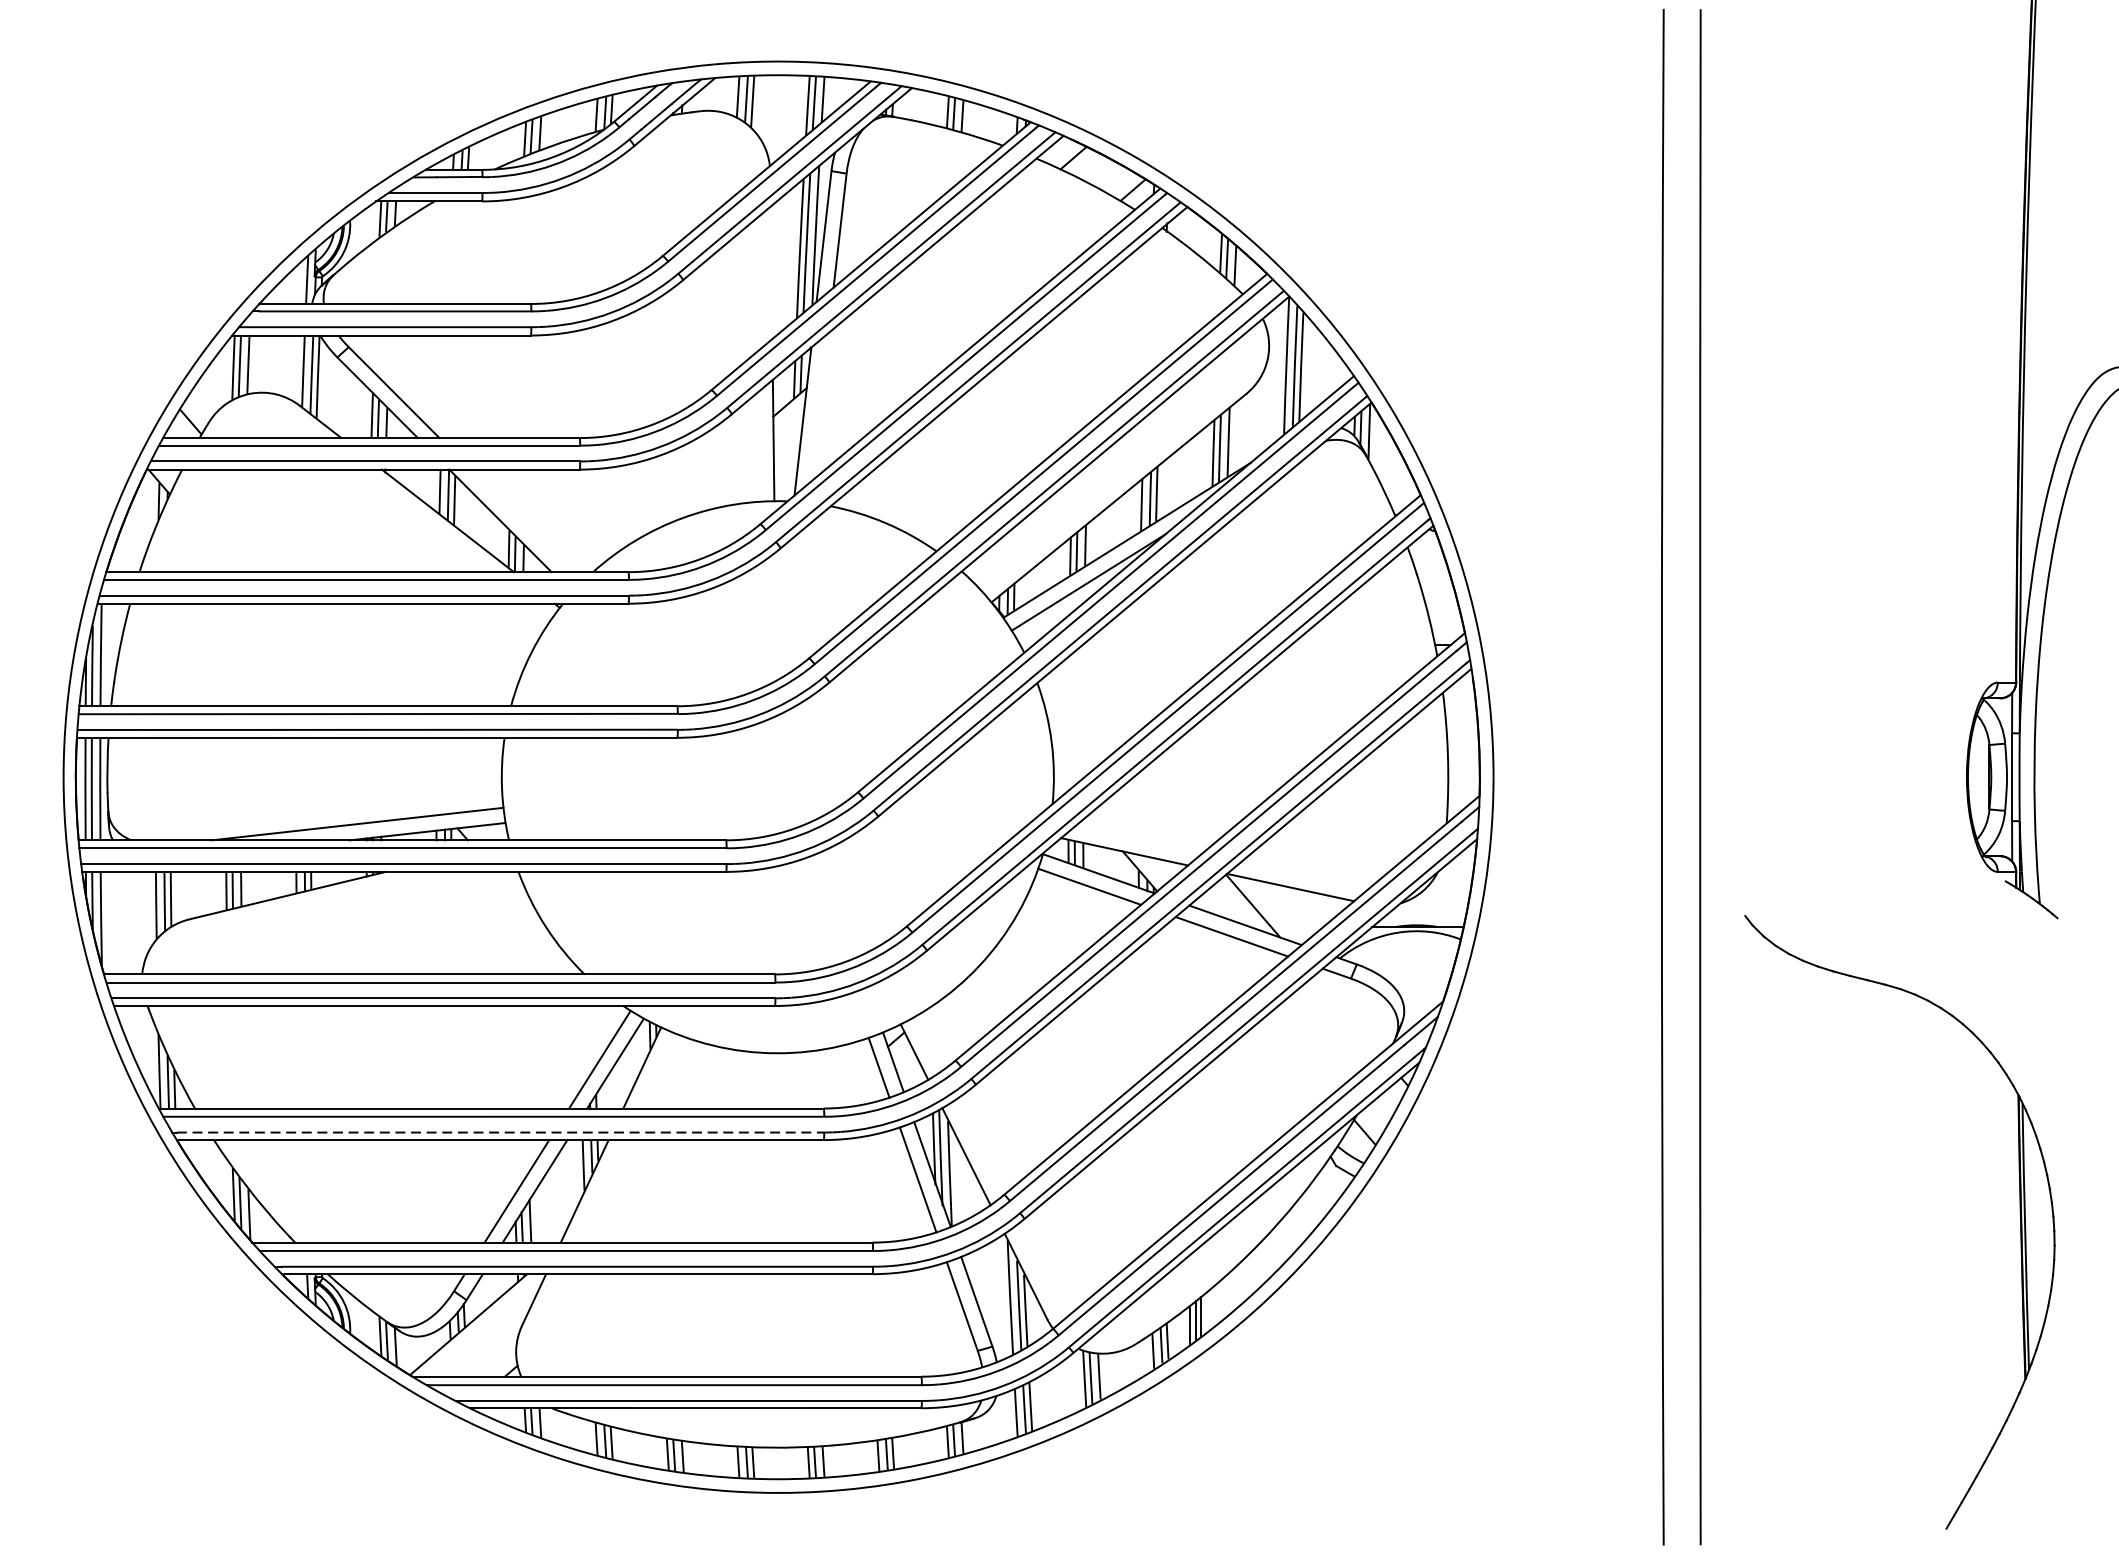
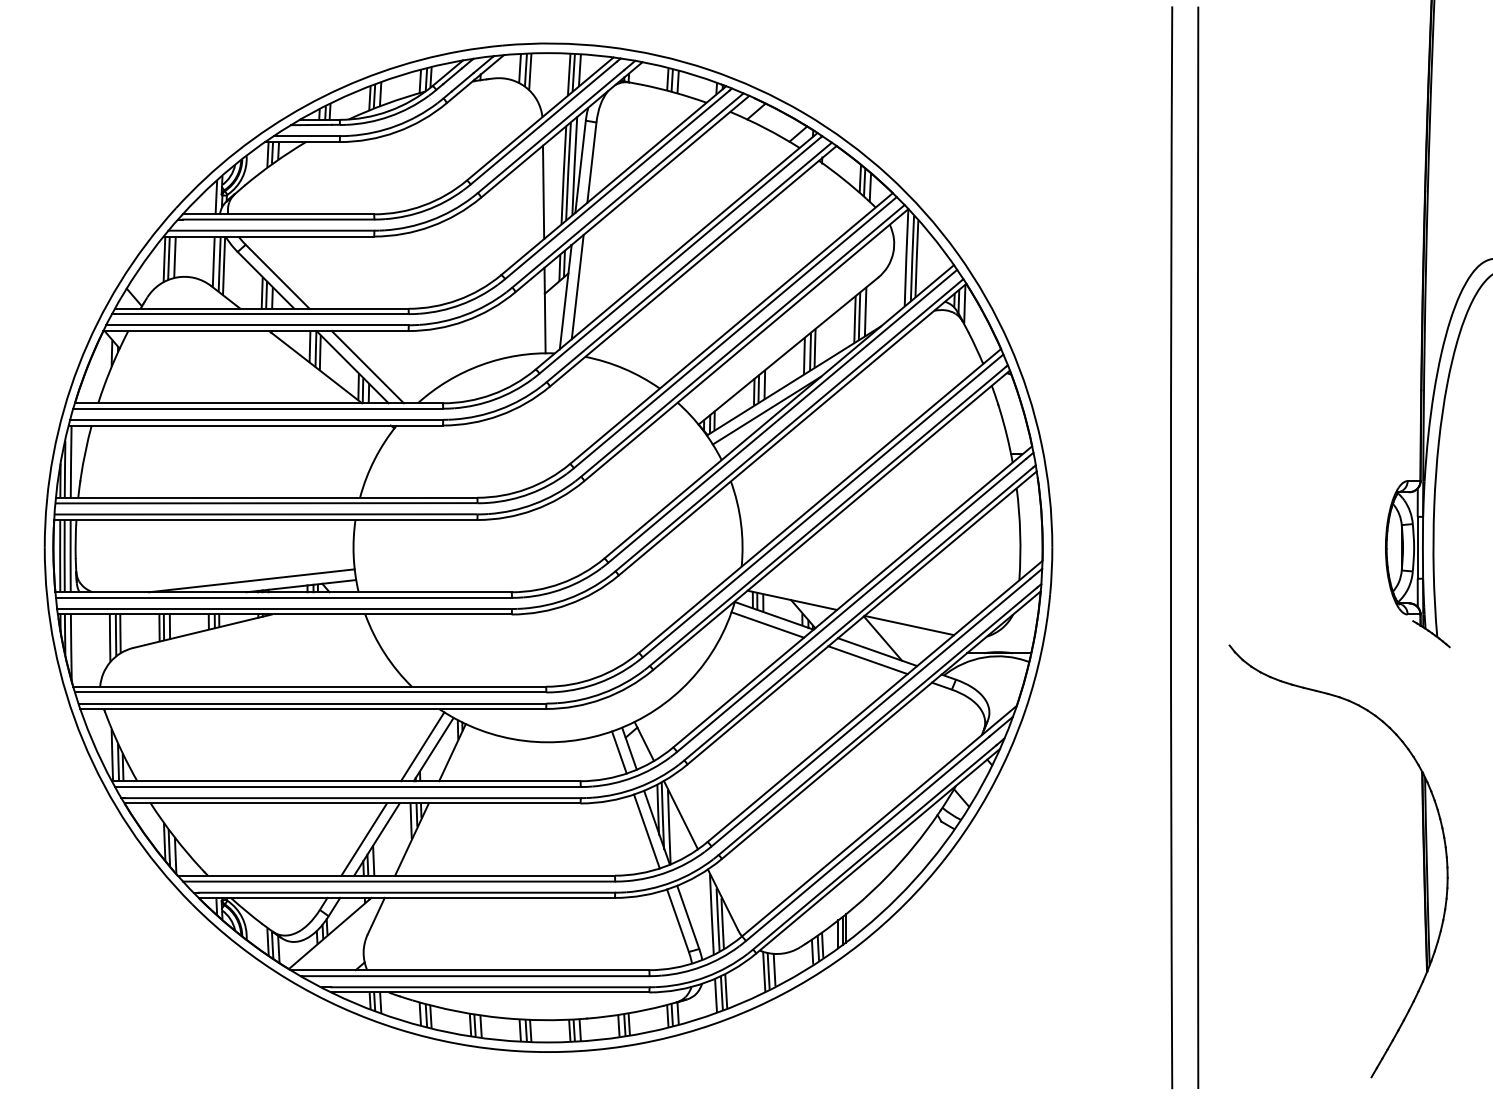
line: (771, 273) -> (543, 192), added
line: (819, 406) -> (577, 286), added
line: (521, 521) -> (367, 367), added
line: (501, 1133) -> (353, 798), dashed -> solid

